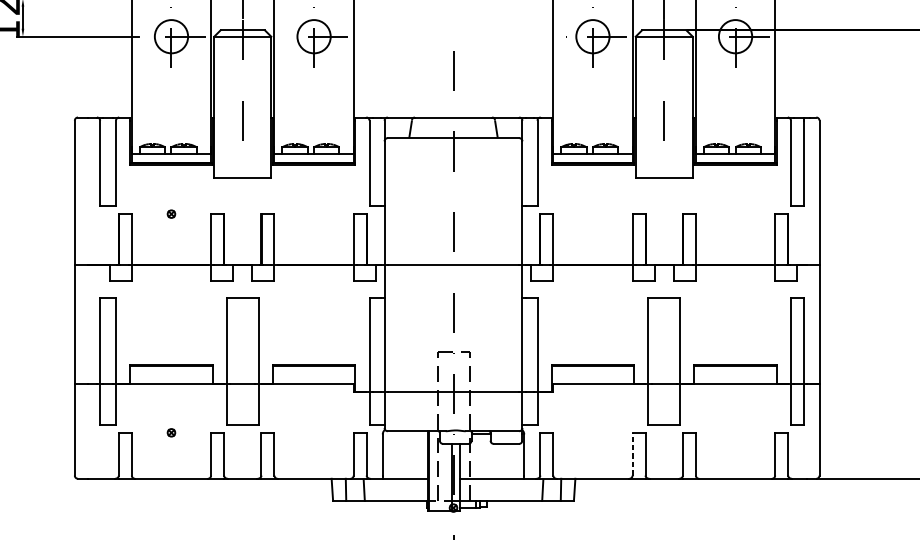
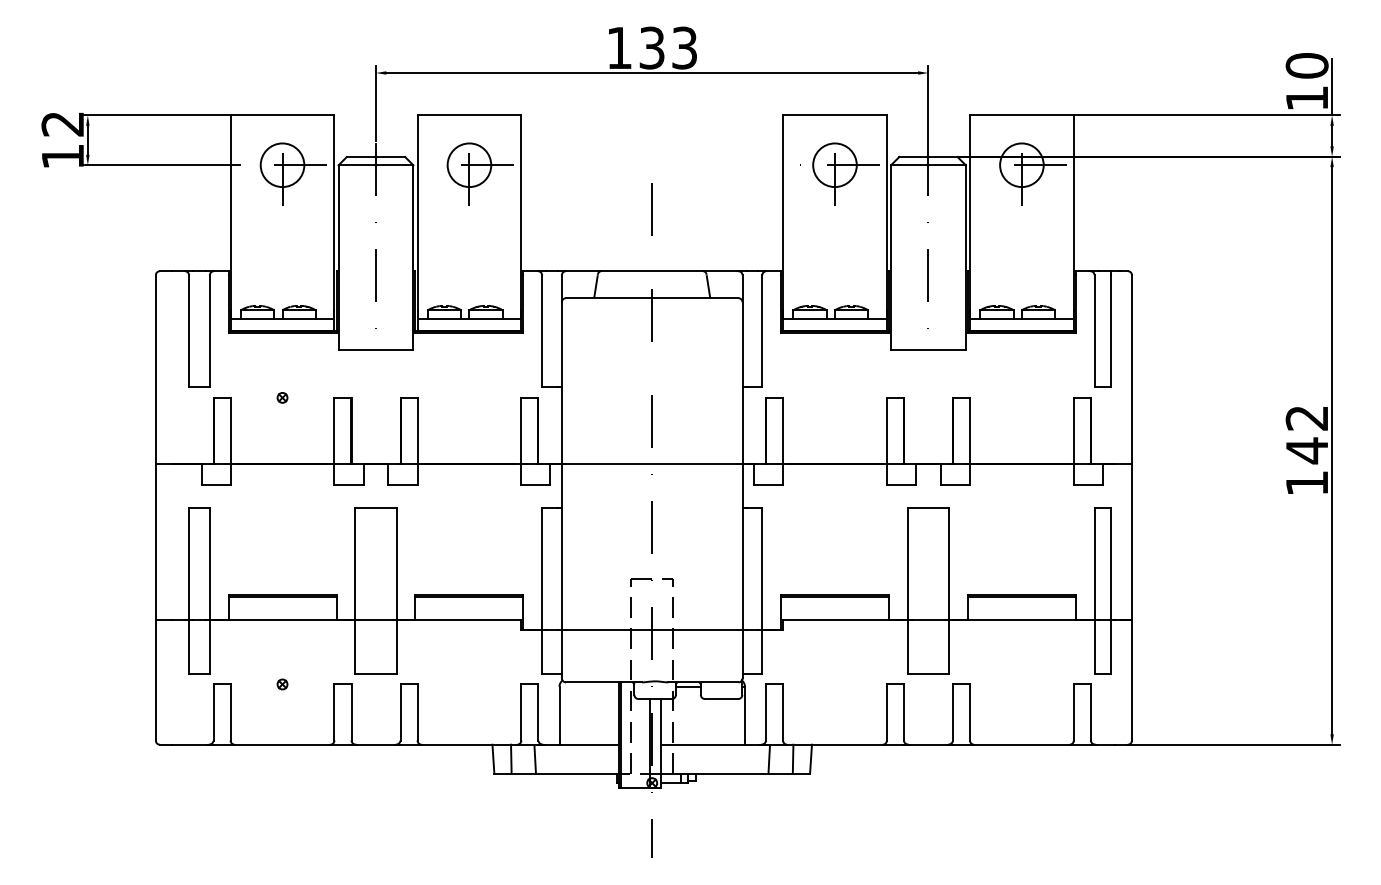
line: (632, 454) -> (886, 712), dashed -> solid

